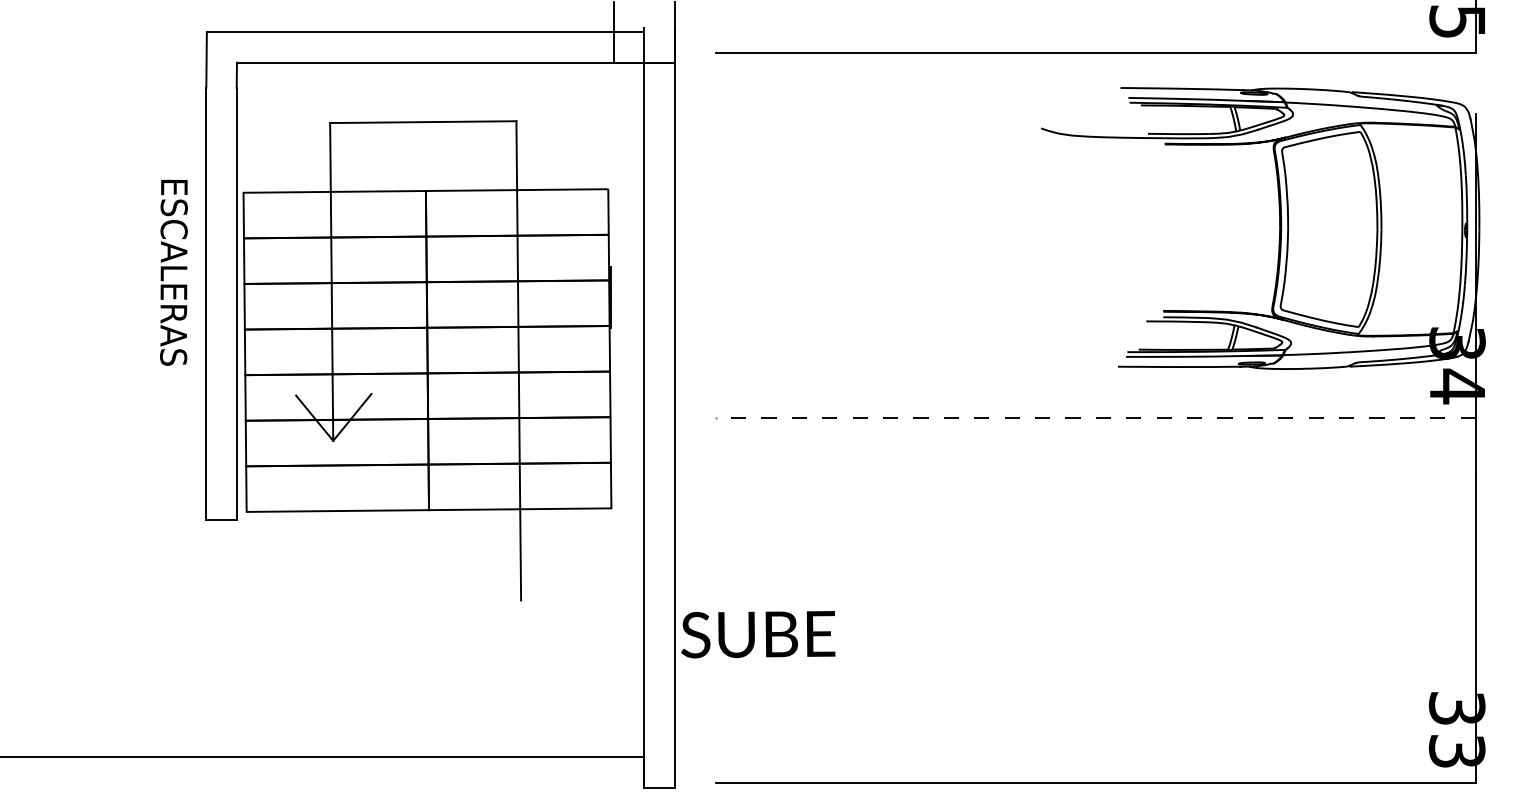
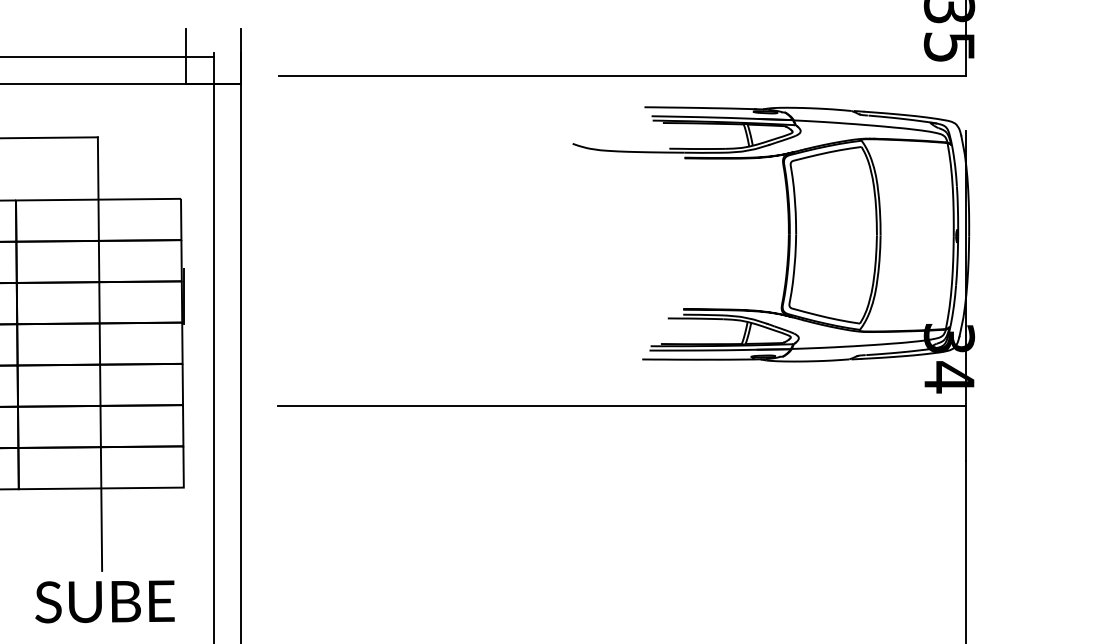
line: (1095, 417) -> (621, 405), dashed -> solid
text: (758, 634) -> (105, 601), moved

